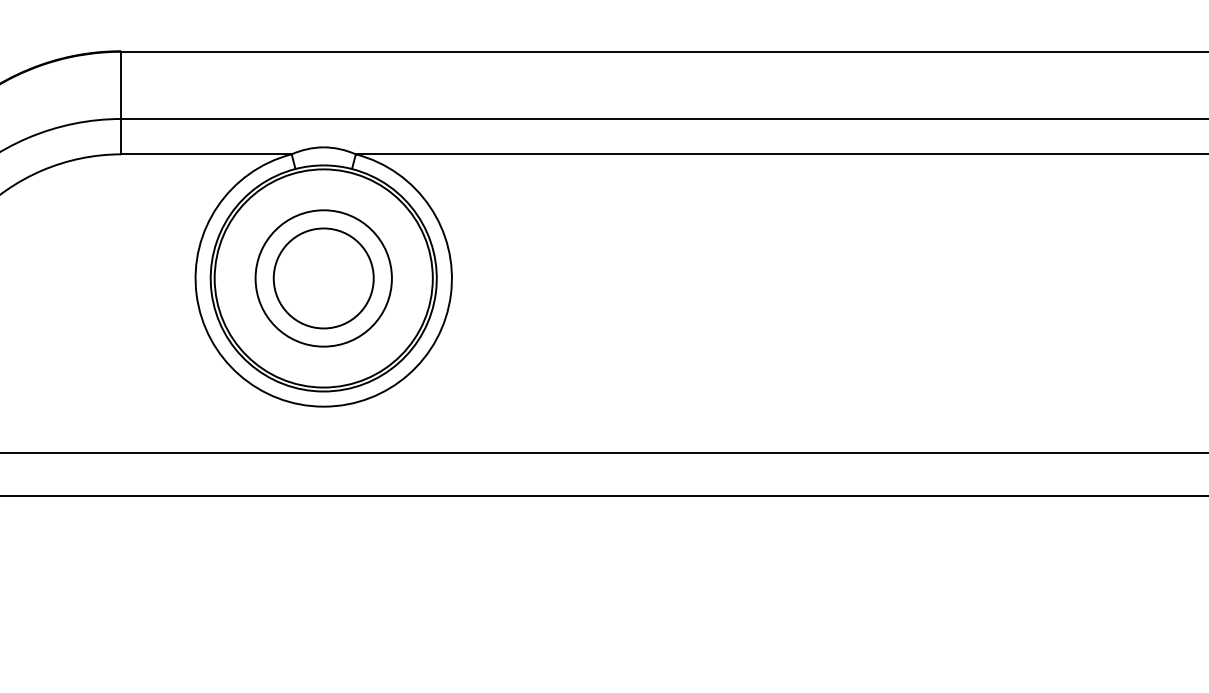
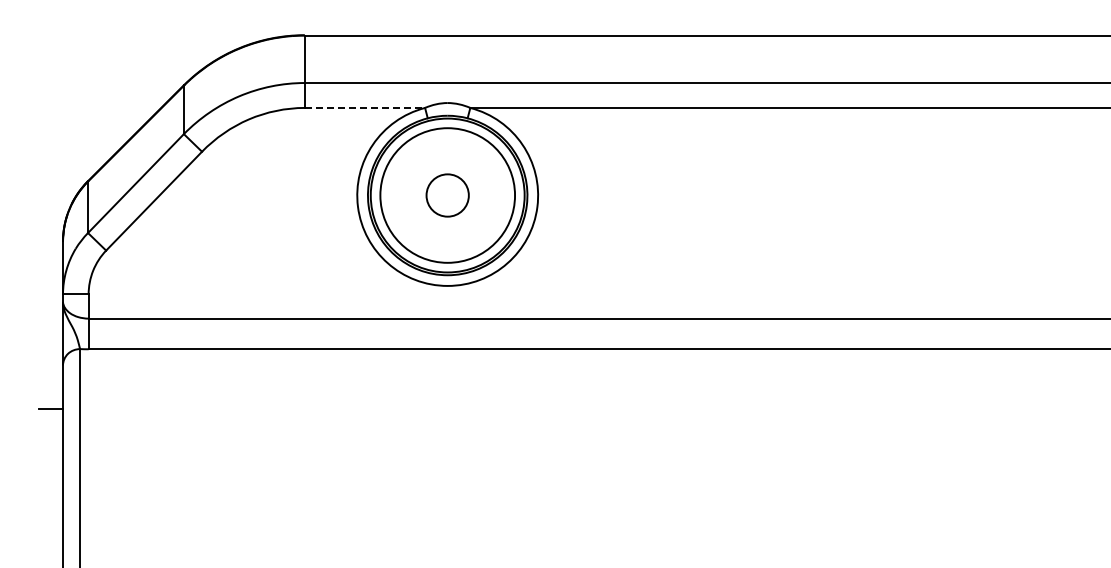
line: (207, 153) -> (365, 107), solid -> dashed
circle: (323, 278) -> (447, 195), size x0.6
circle: (323, 278) -> (447, 195), size x1.4

